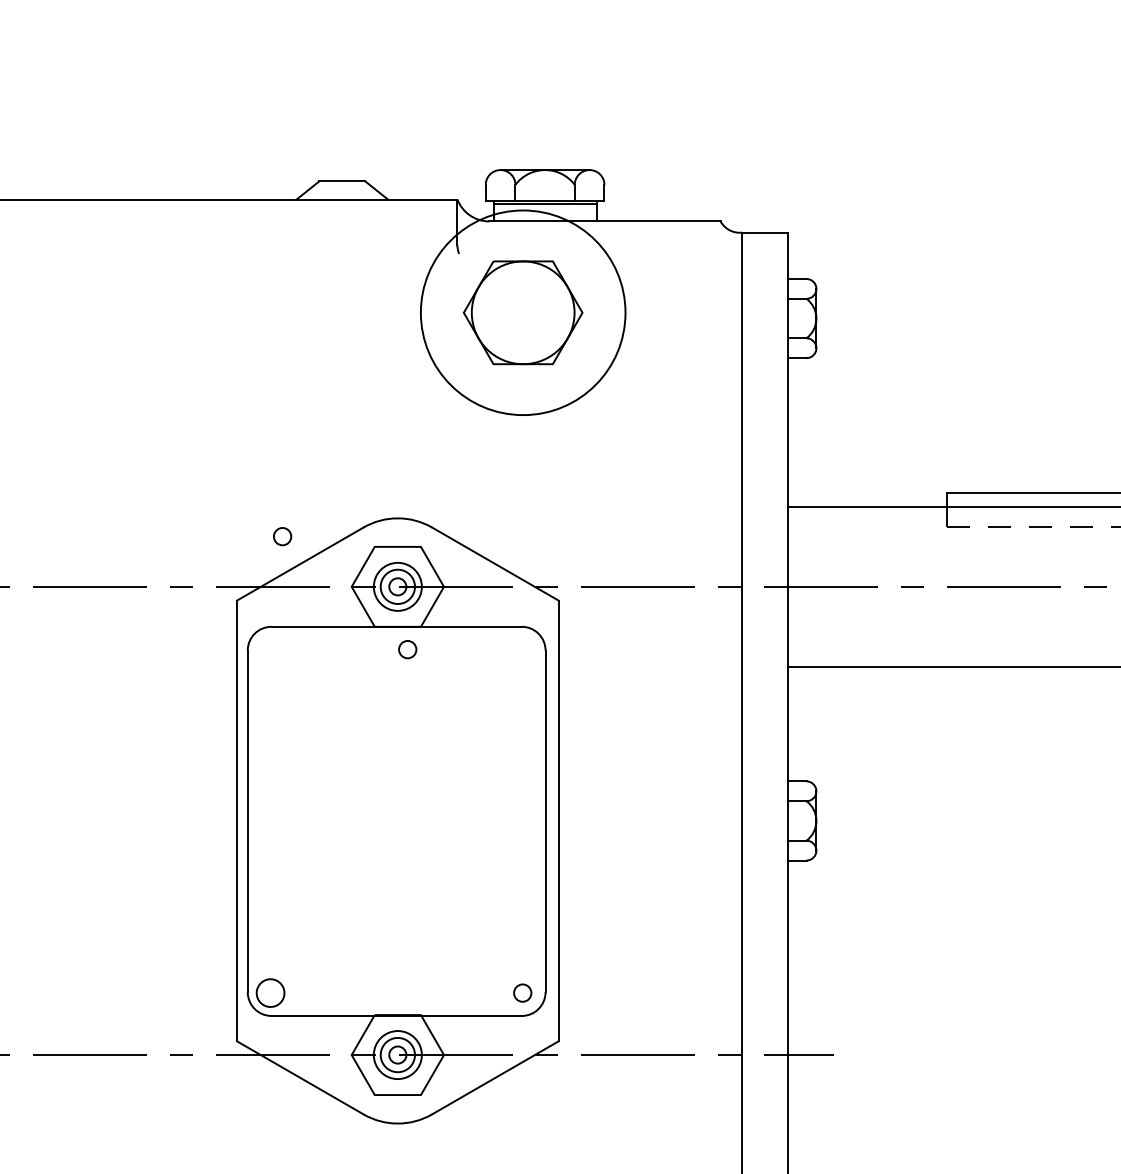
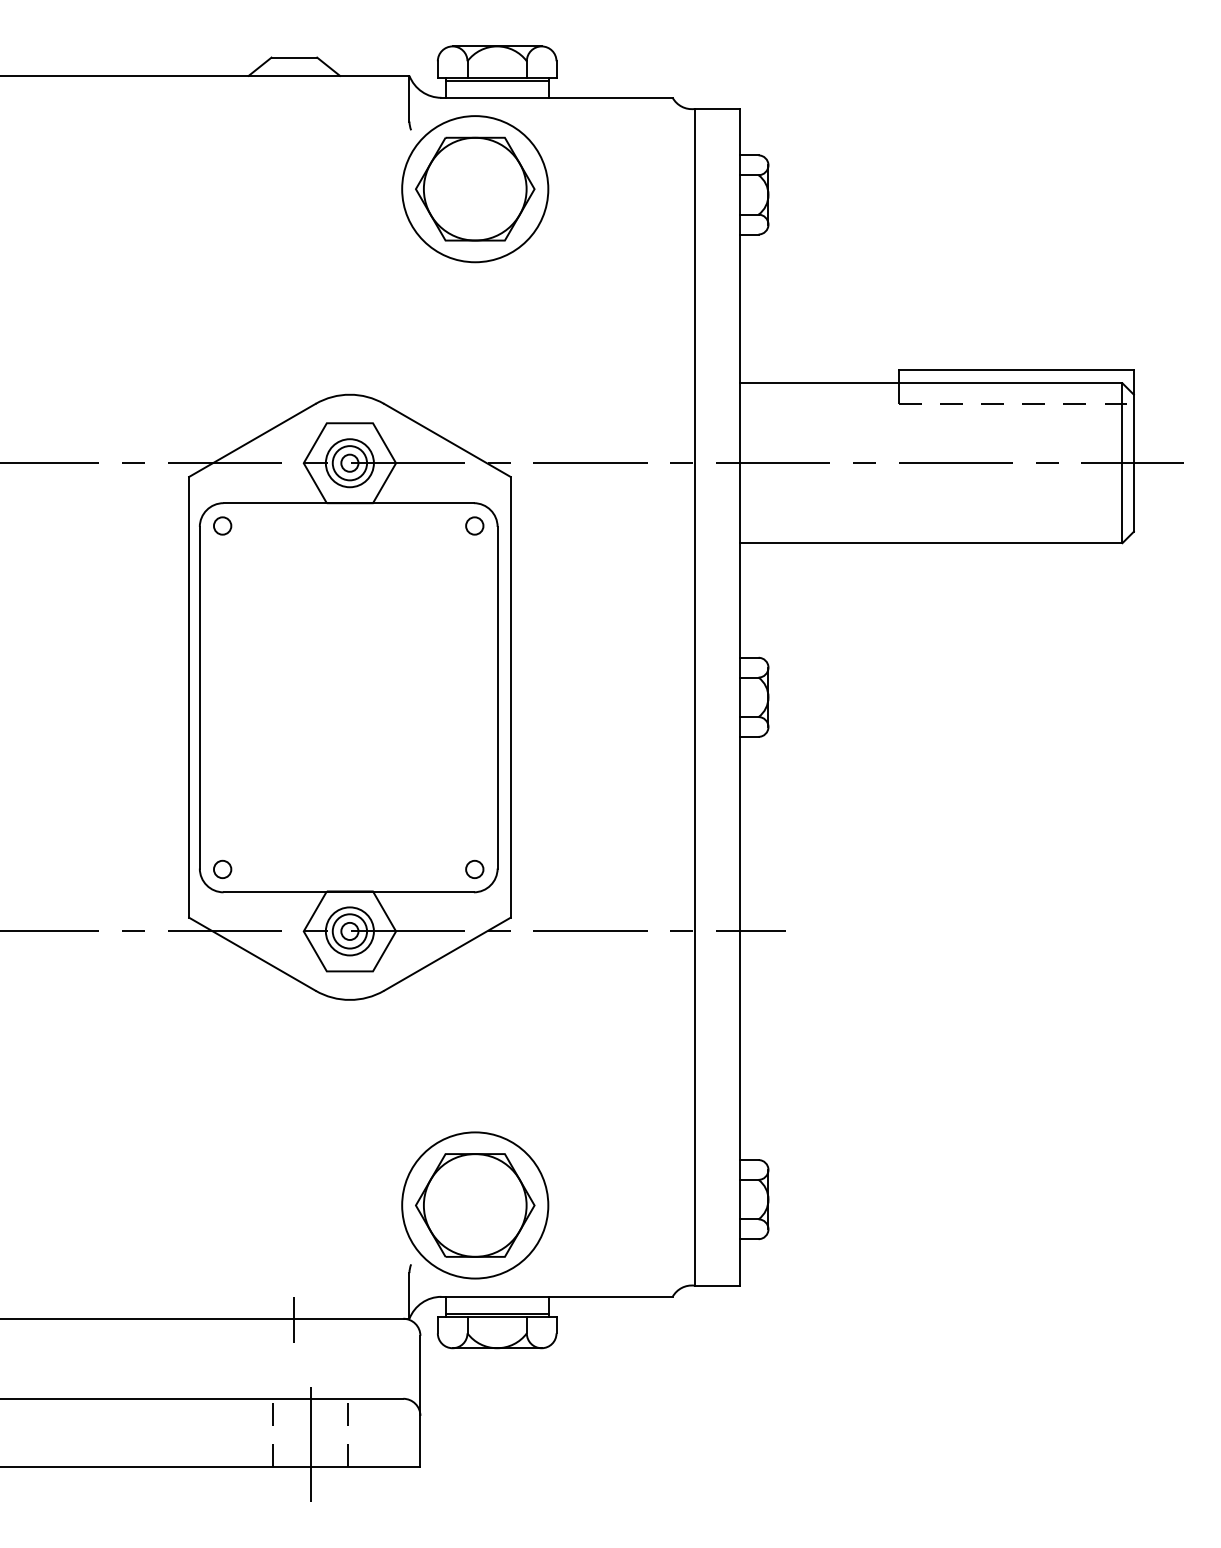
circle: (523, 313) -> (475, 189), size x0.71
circle: (282, 536) -> (222, 525), moved
circle: (407, 649) -> (474, 525), moved
circle: (270, 993) -> (222, 869), size x0.62

